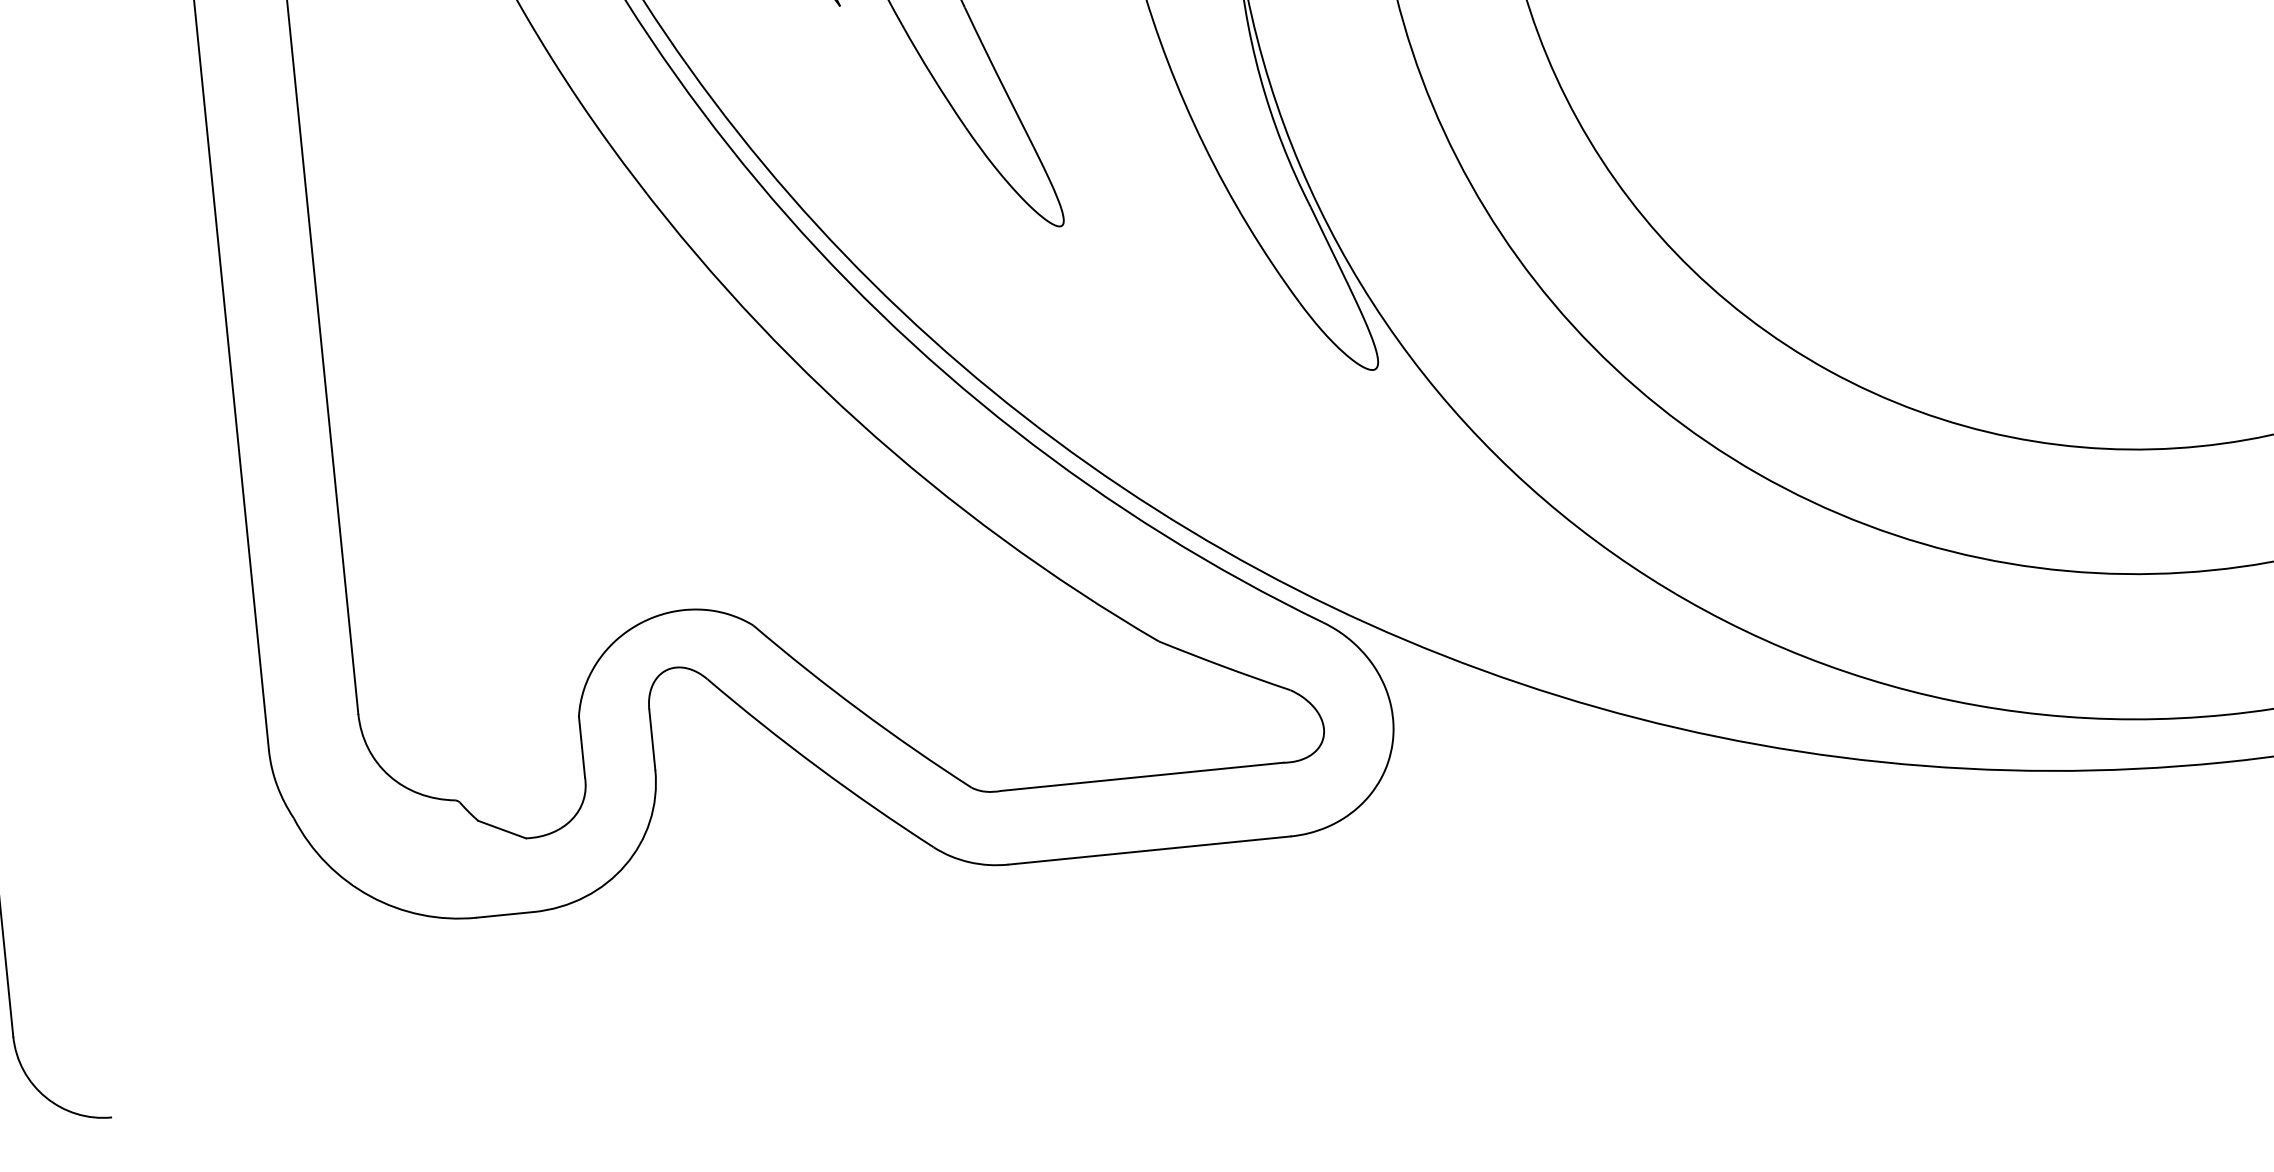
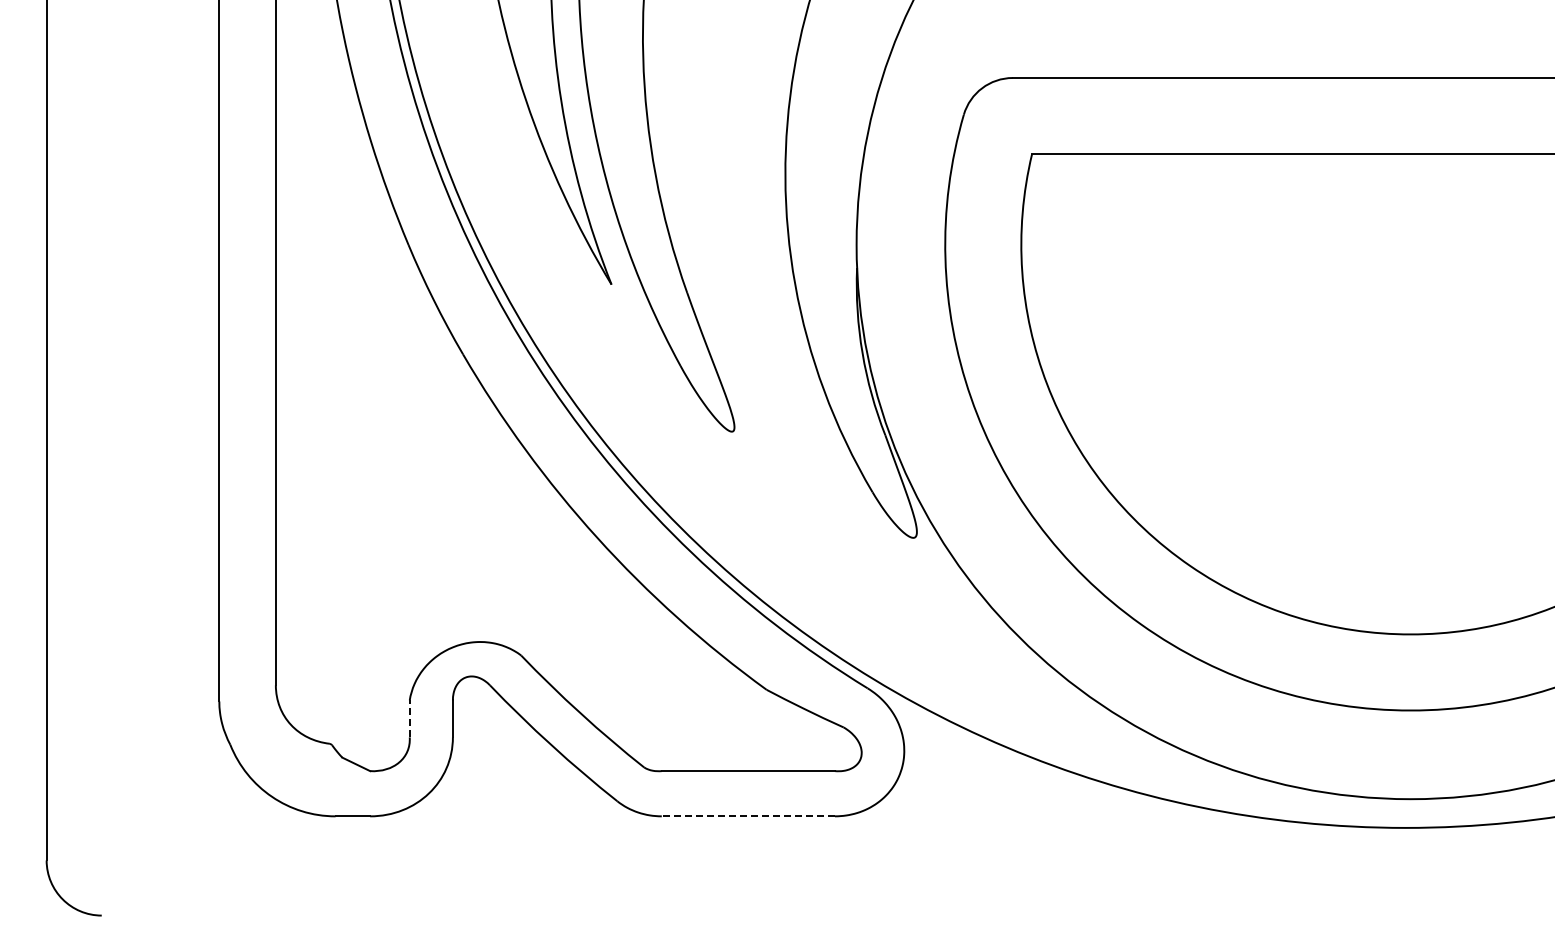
line: (581, 746) -> (409, 718), solid -> dashed
line: (1149, 850) -> (748, 816), solid -> dashed

